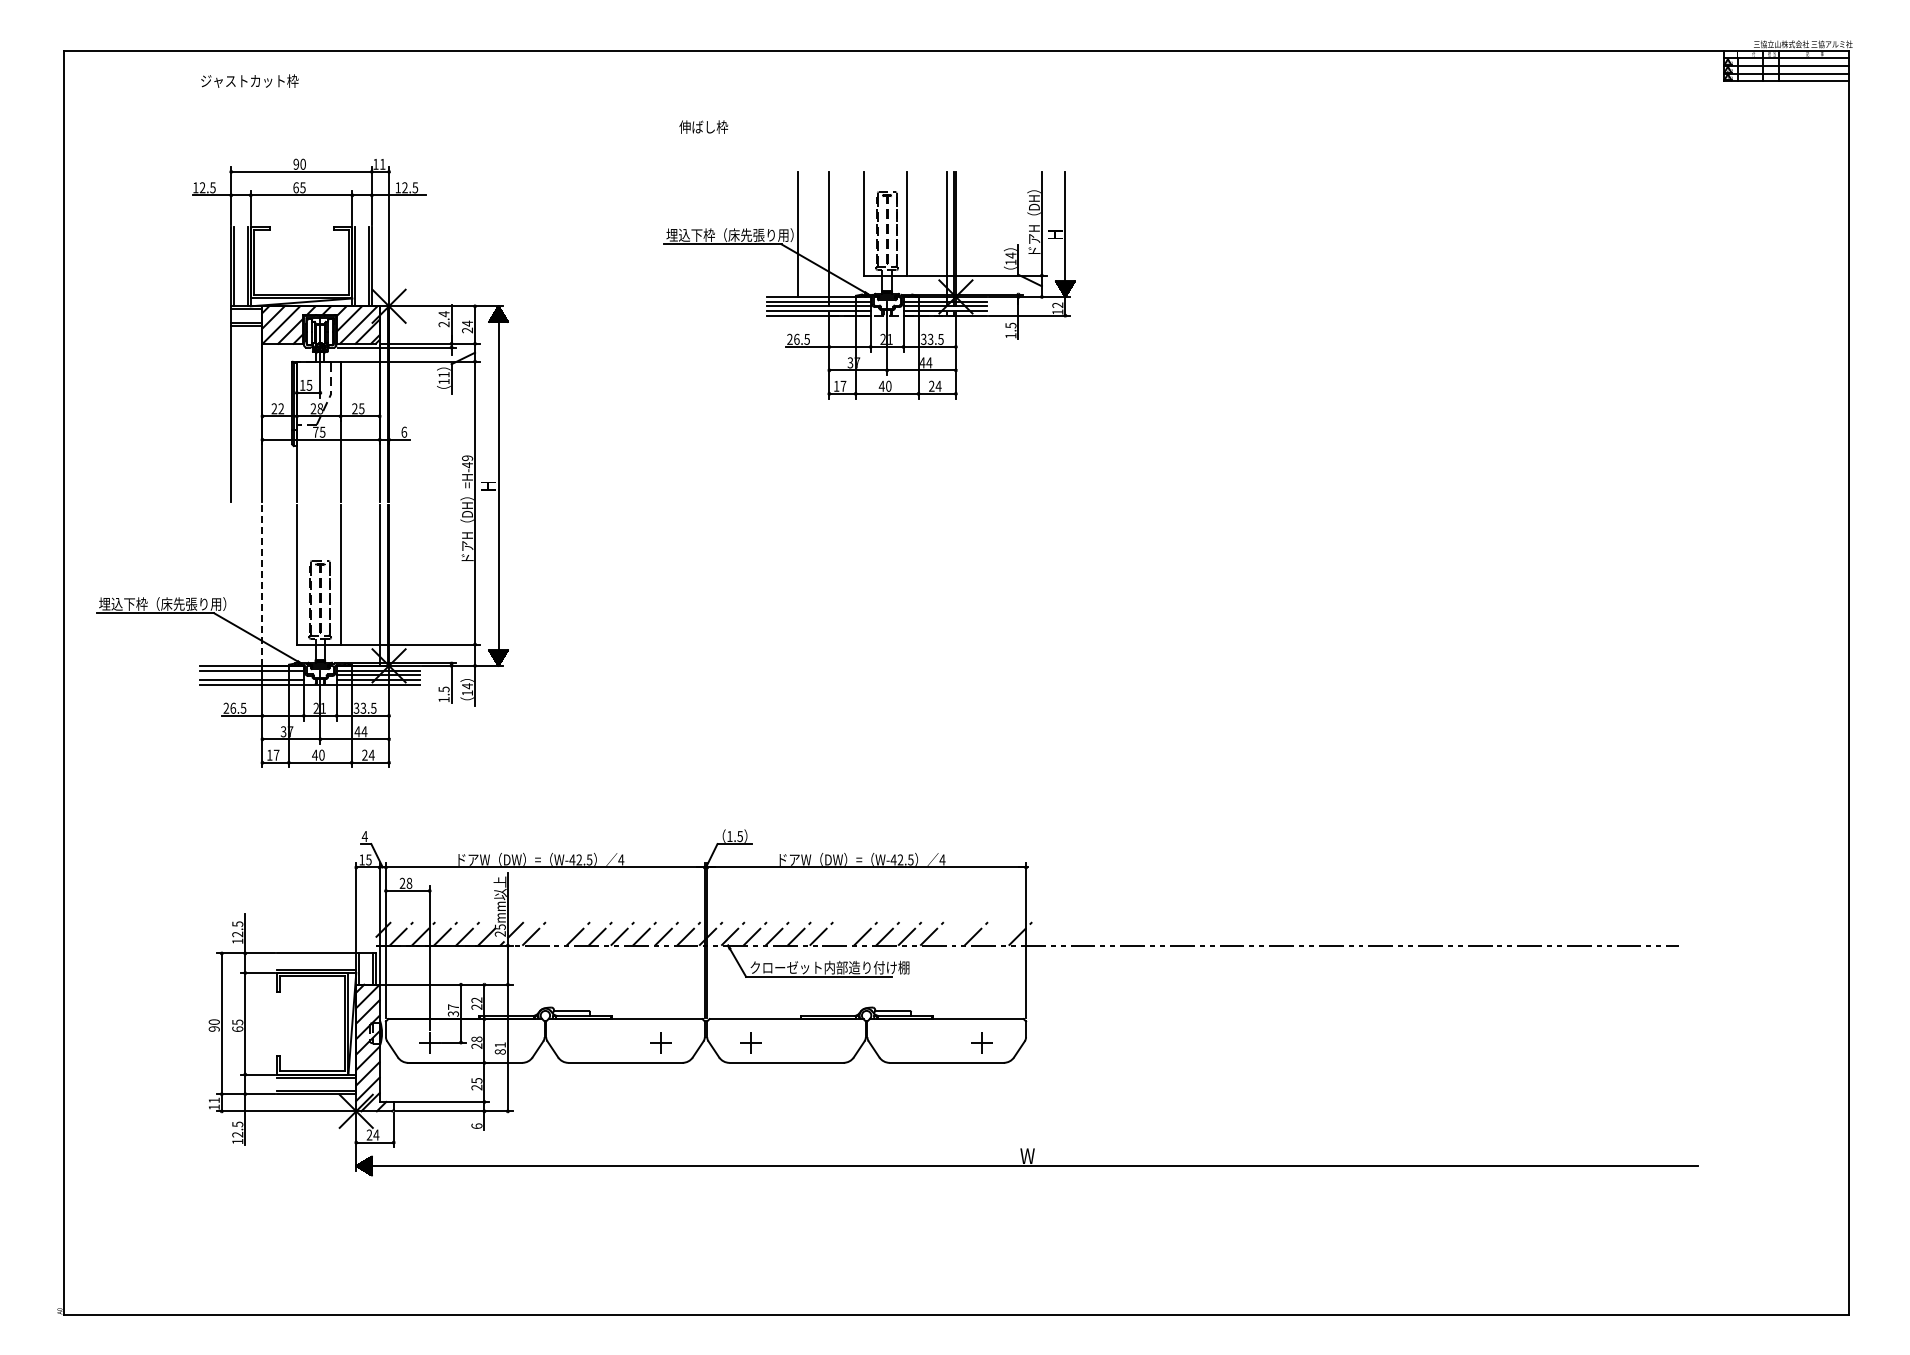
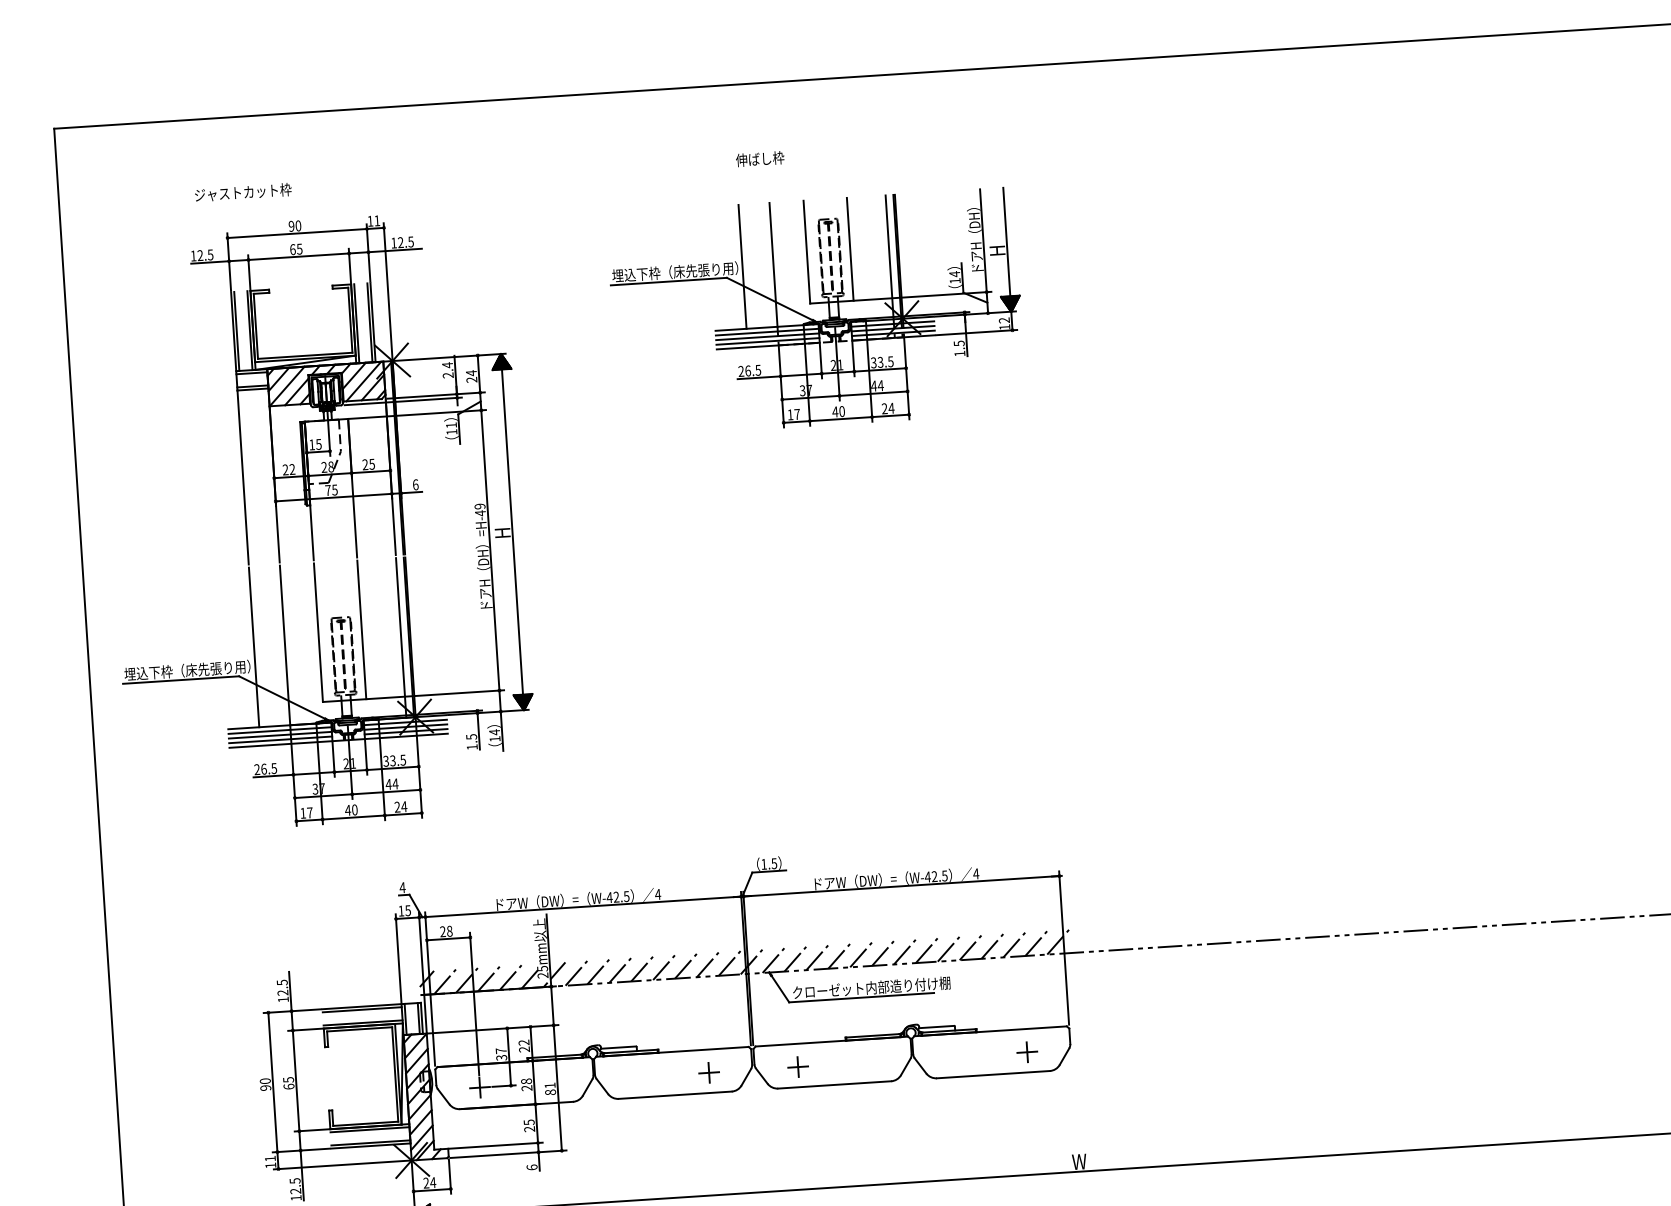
text: (249, 80) -> (242, 191), moved
text: (703, 126) -> (759, 158), moved
part: (866, 291) -> (813, 319), moved
line: (231, 584) -> (254, 646), added
line: (262, 585) -> (285, 645), dashed -> solid
line: (251, 675) -> (279, 735), added
line: (555, 933) -> (597, 971), added
line: (843, 933) -> (882, 953), added
line: (953, 933) -> (991, 946), added
line: (998, 933) -> (1036, 943), added
line: (316, 956) -> (362, 1009), added

